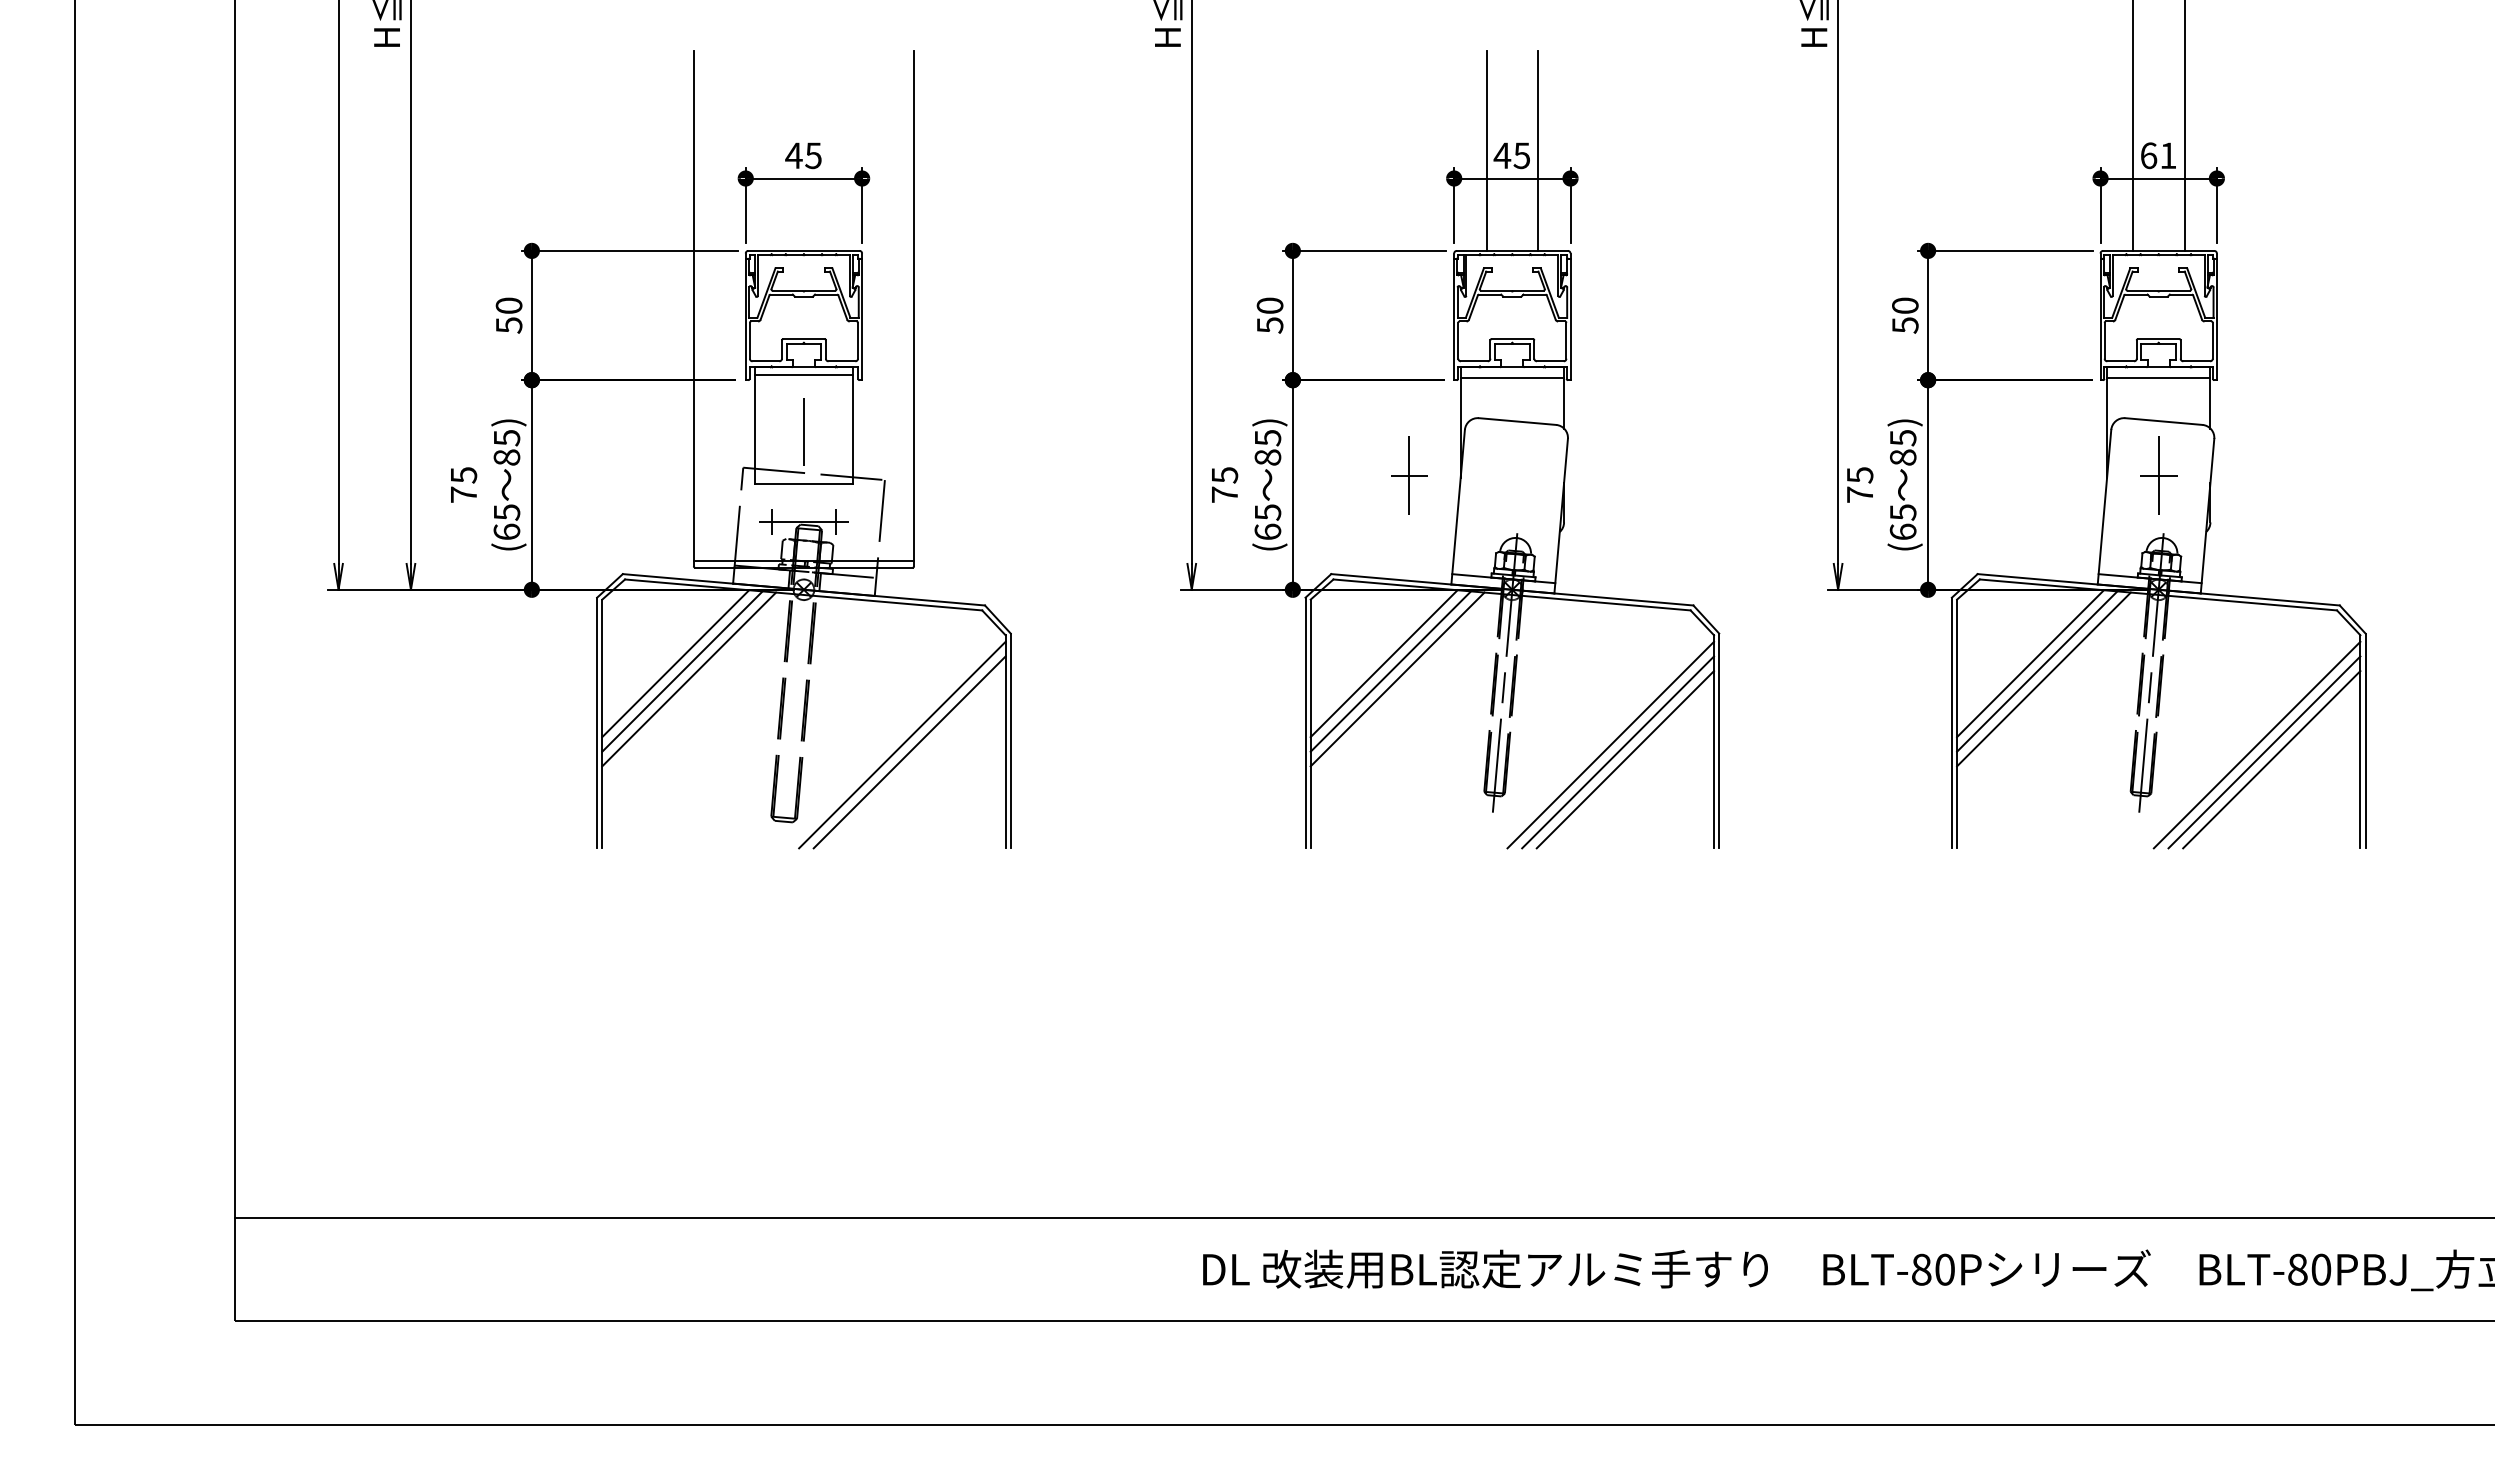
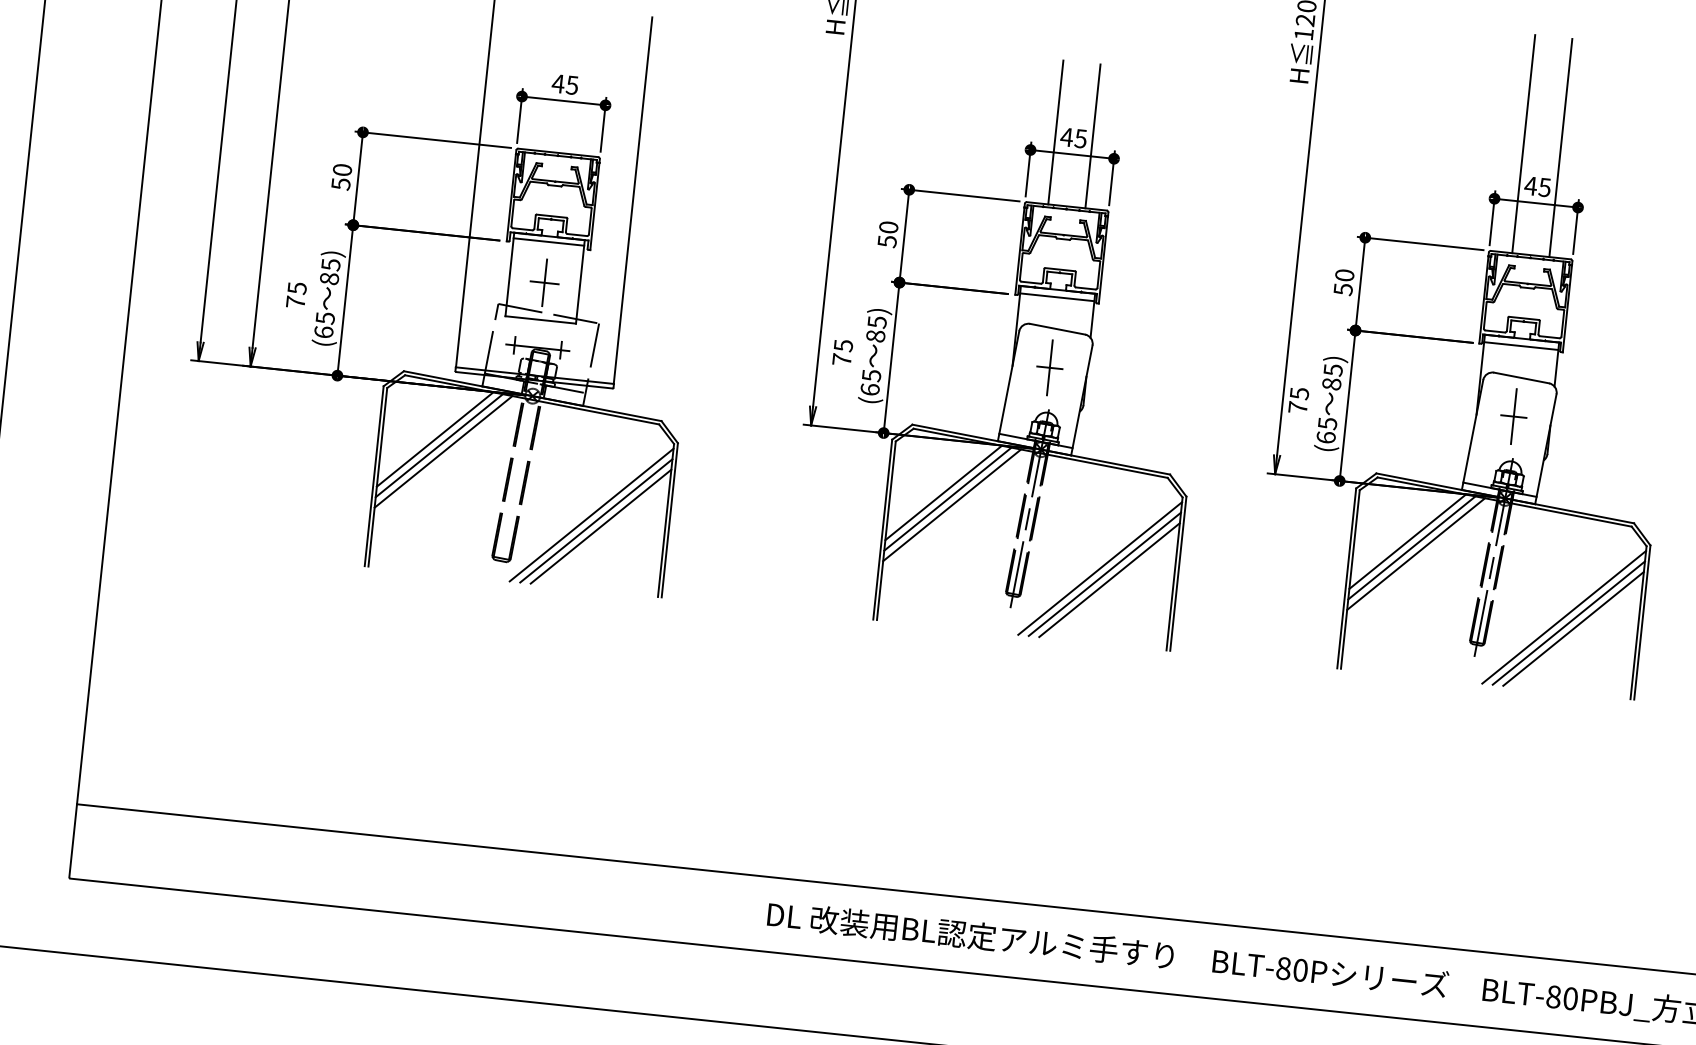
text: (2157, 155) -> (1537, 186), 61 -> 45
line: (803, 431) -> (544, 282), added
part: (1409, 475) -> (1049, 367), moved
line: (916, 759) -> (600, 526), added

